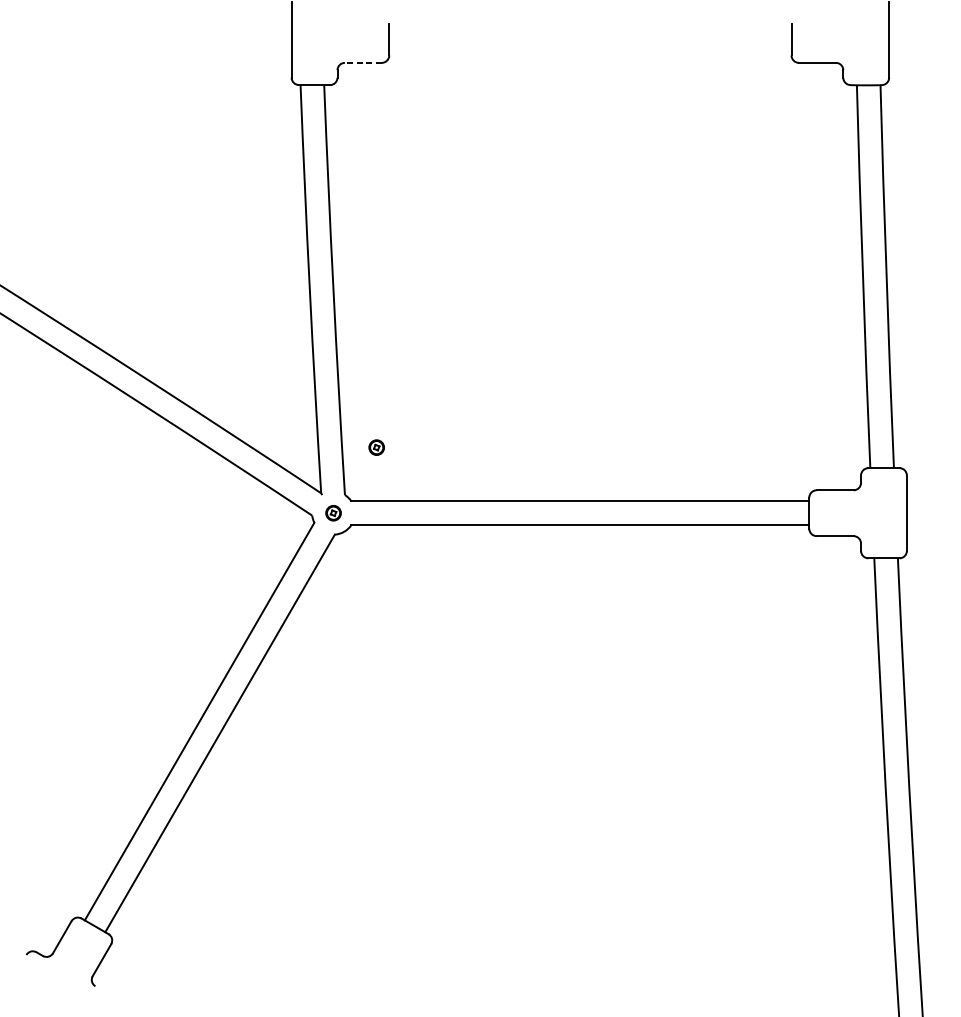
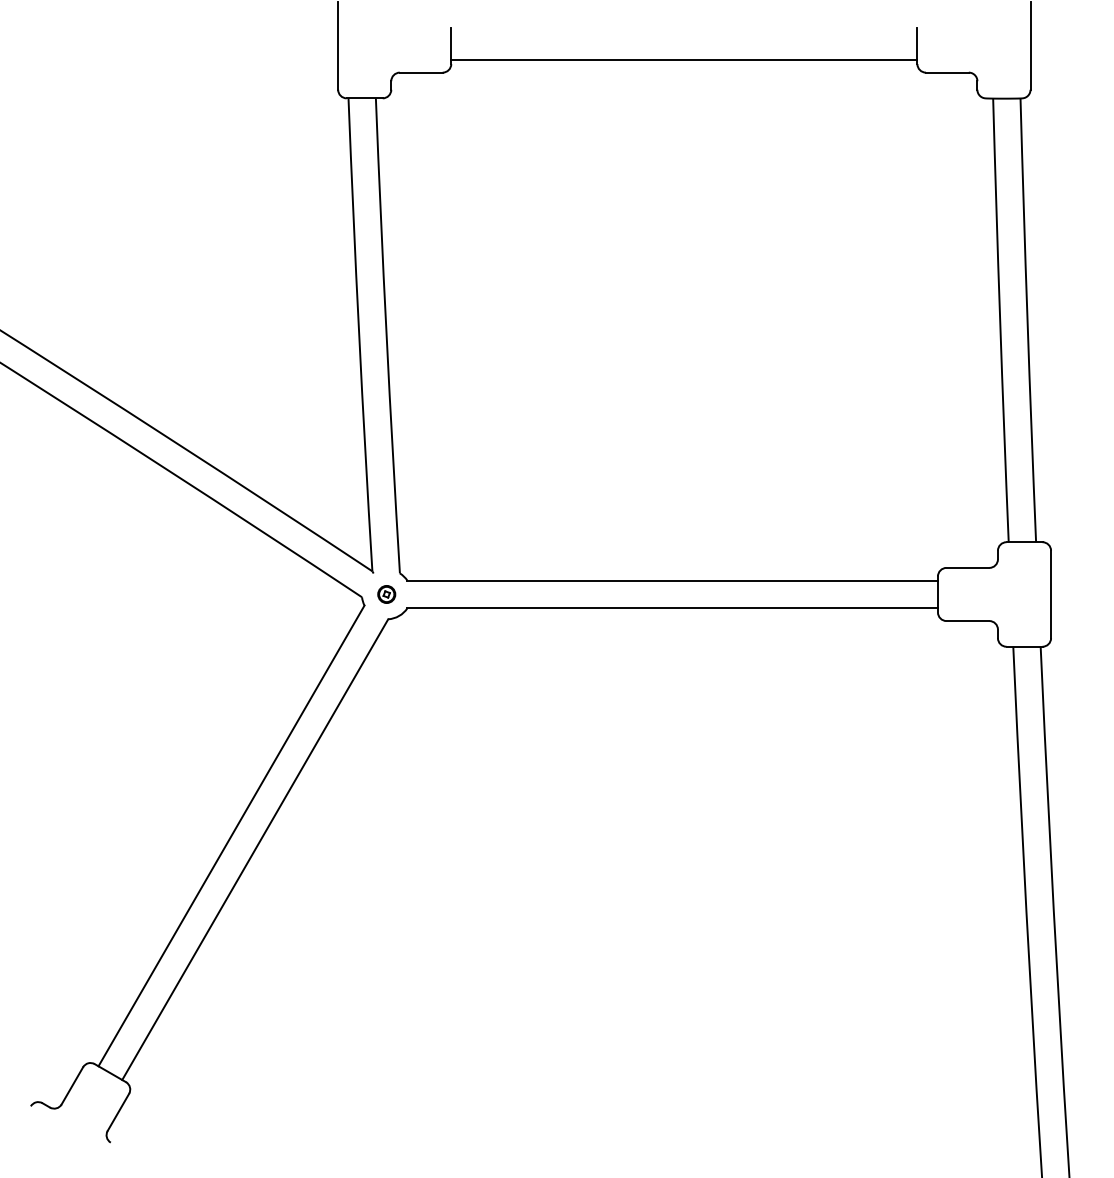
line: (590, 51) -> (684, 59), added
line: (362, 62) -> (420, 72), dashed -> solid
part: (376, 447) -> (436, 518), removed

